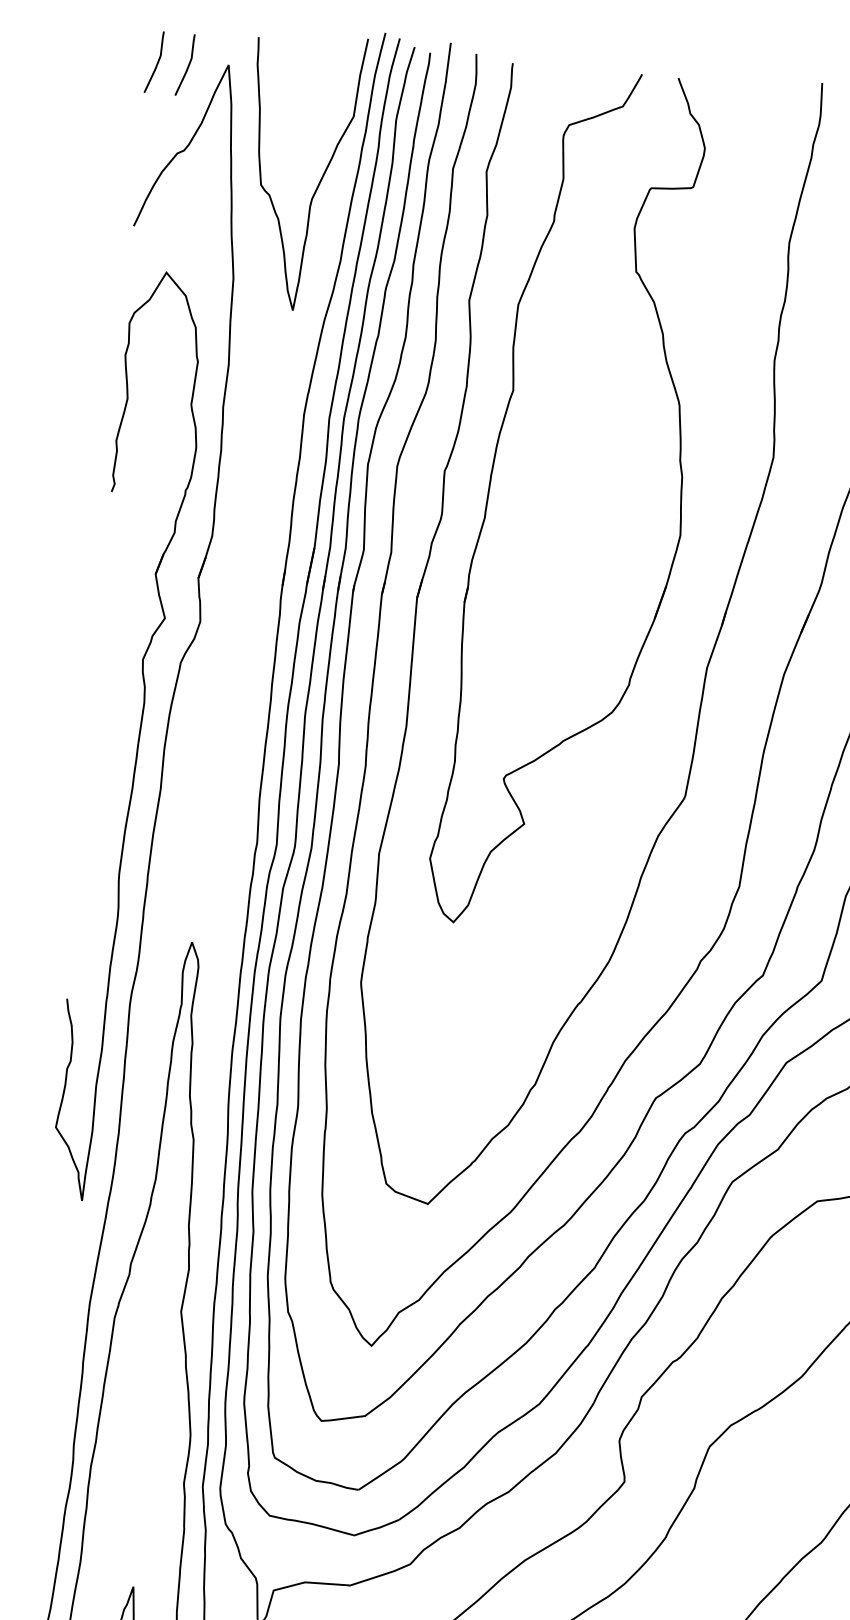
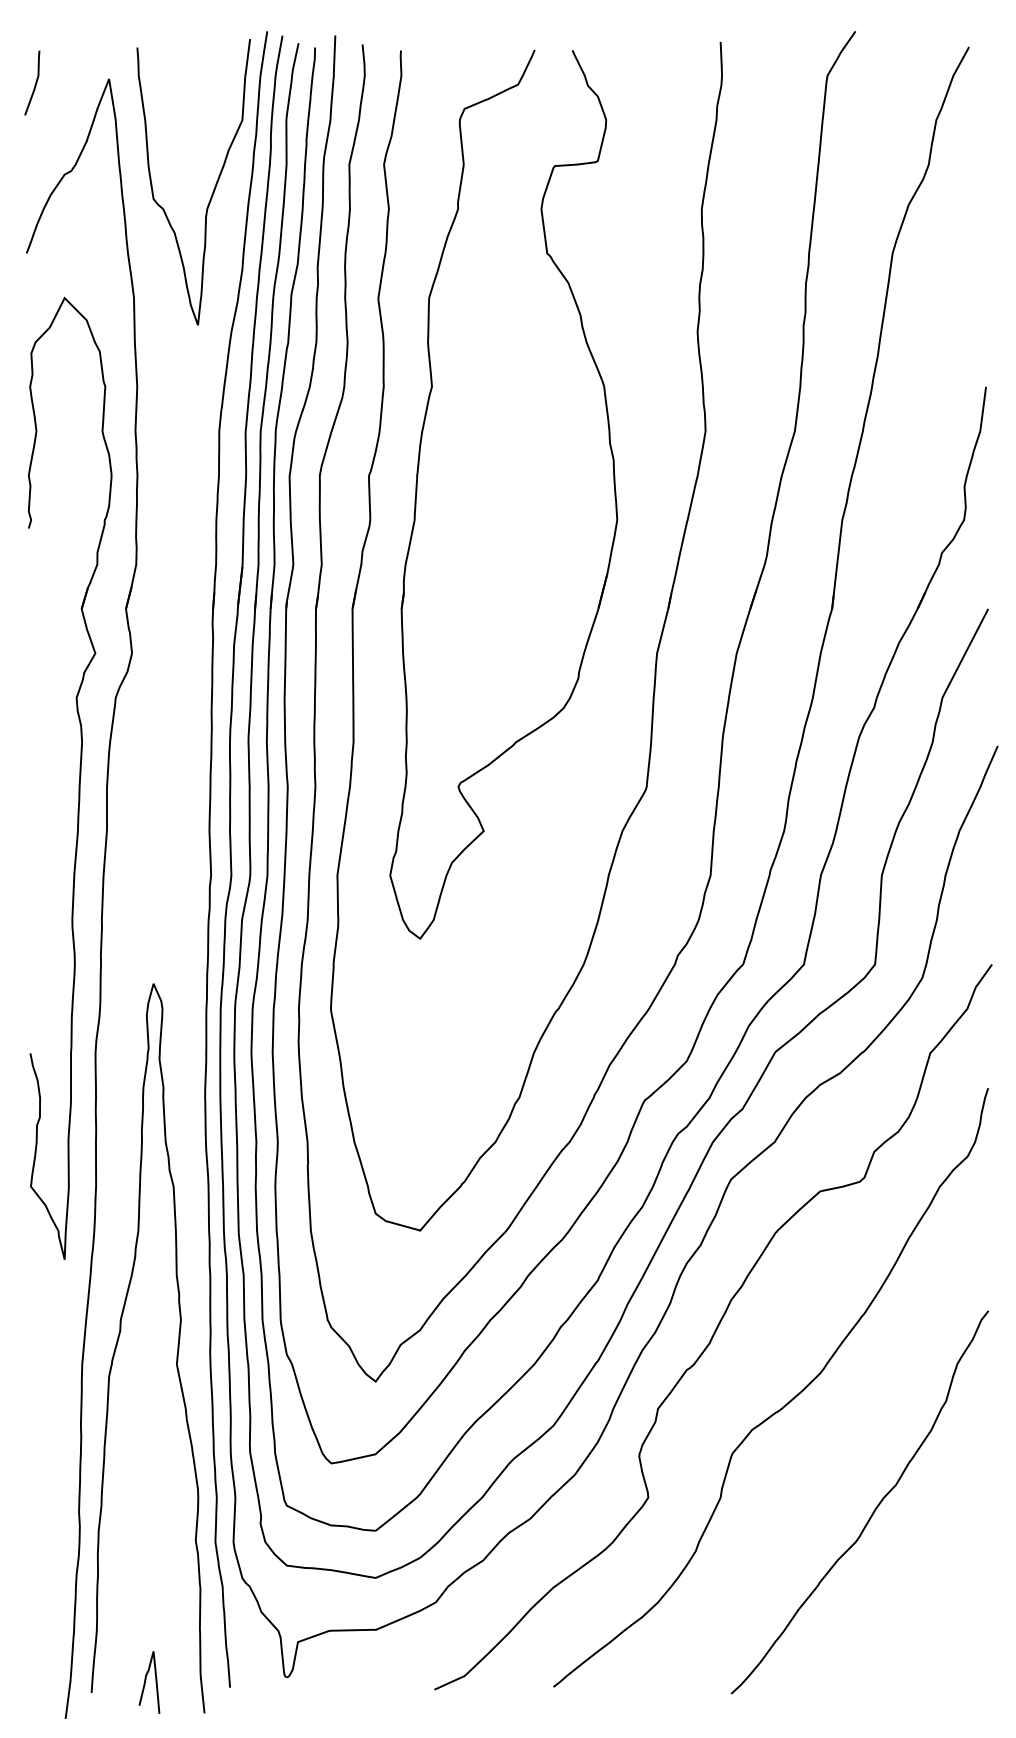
line: (188, 64) -> (67, 82), removed

